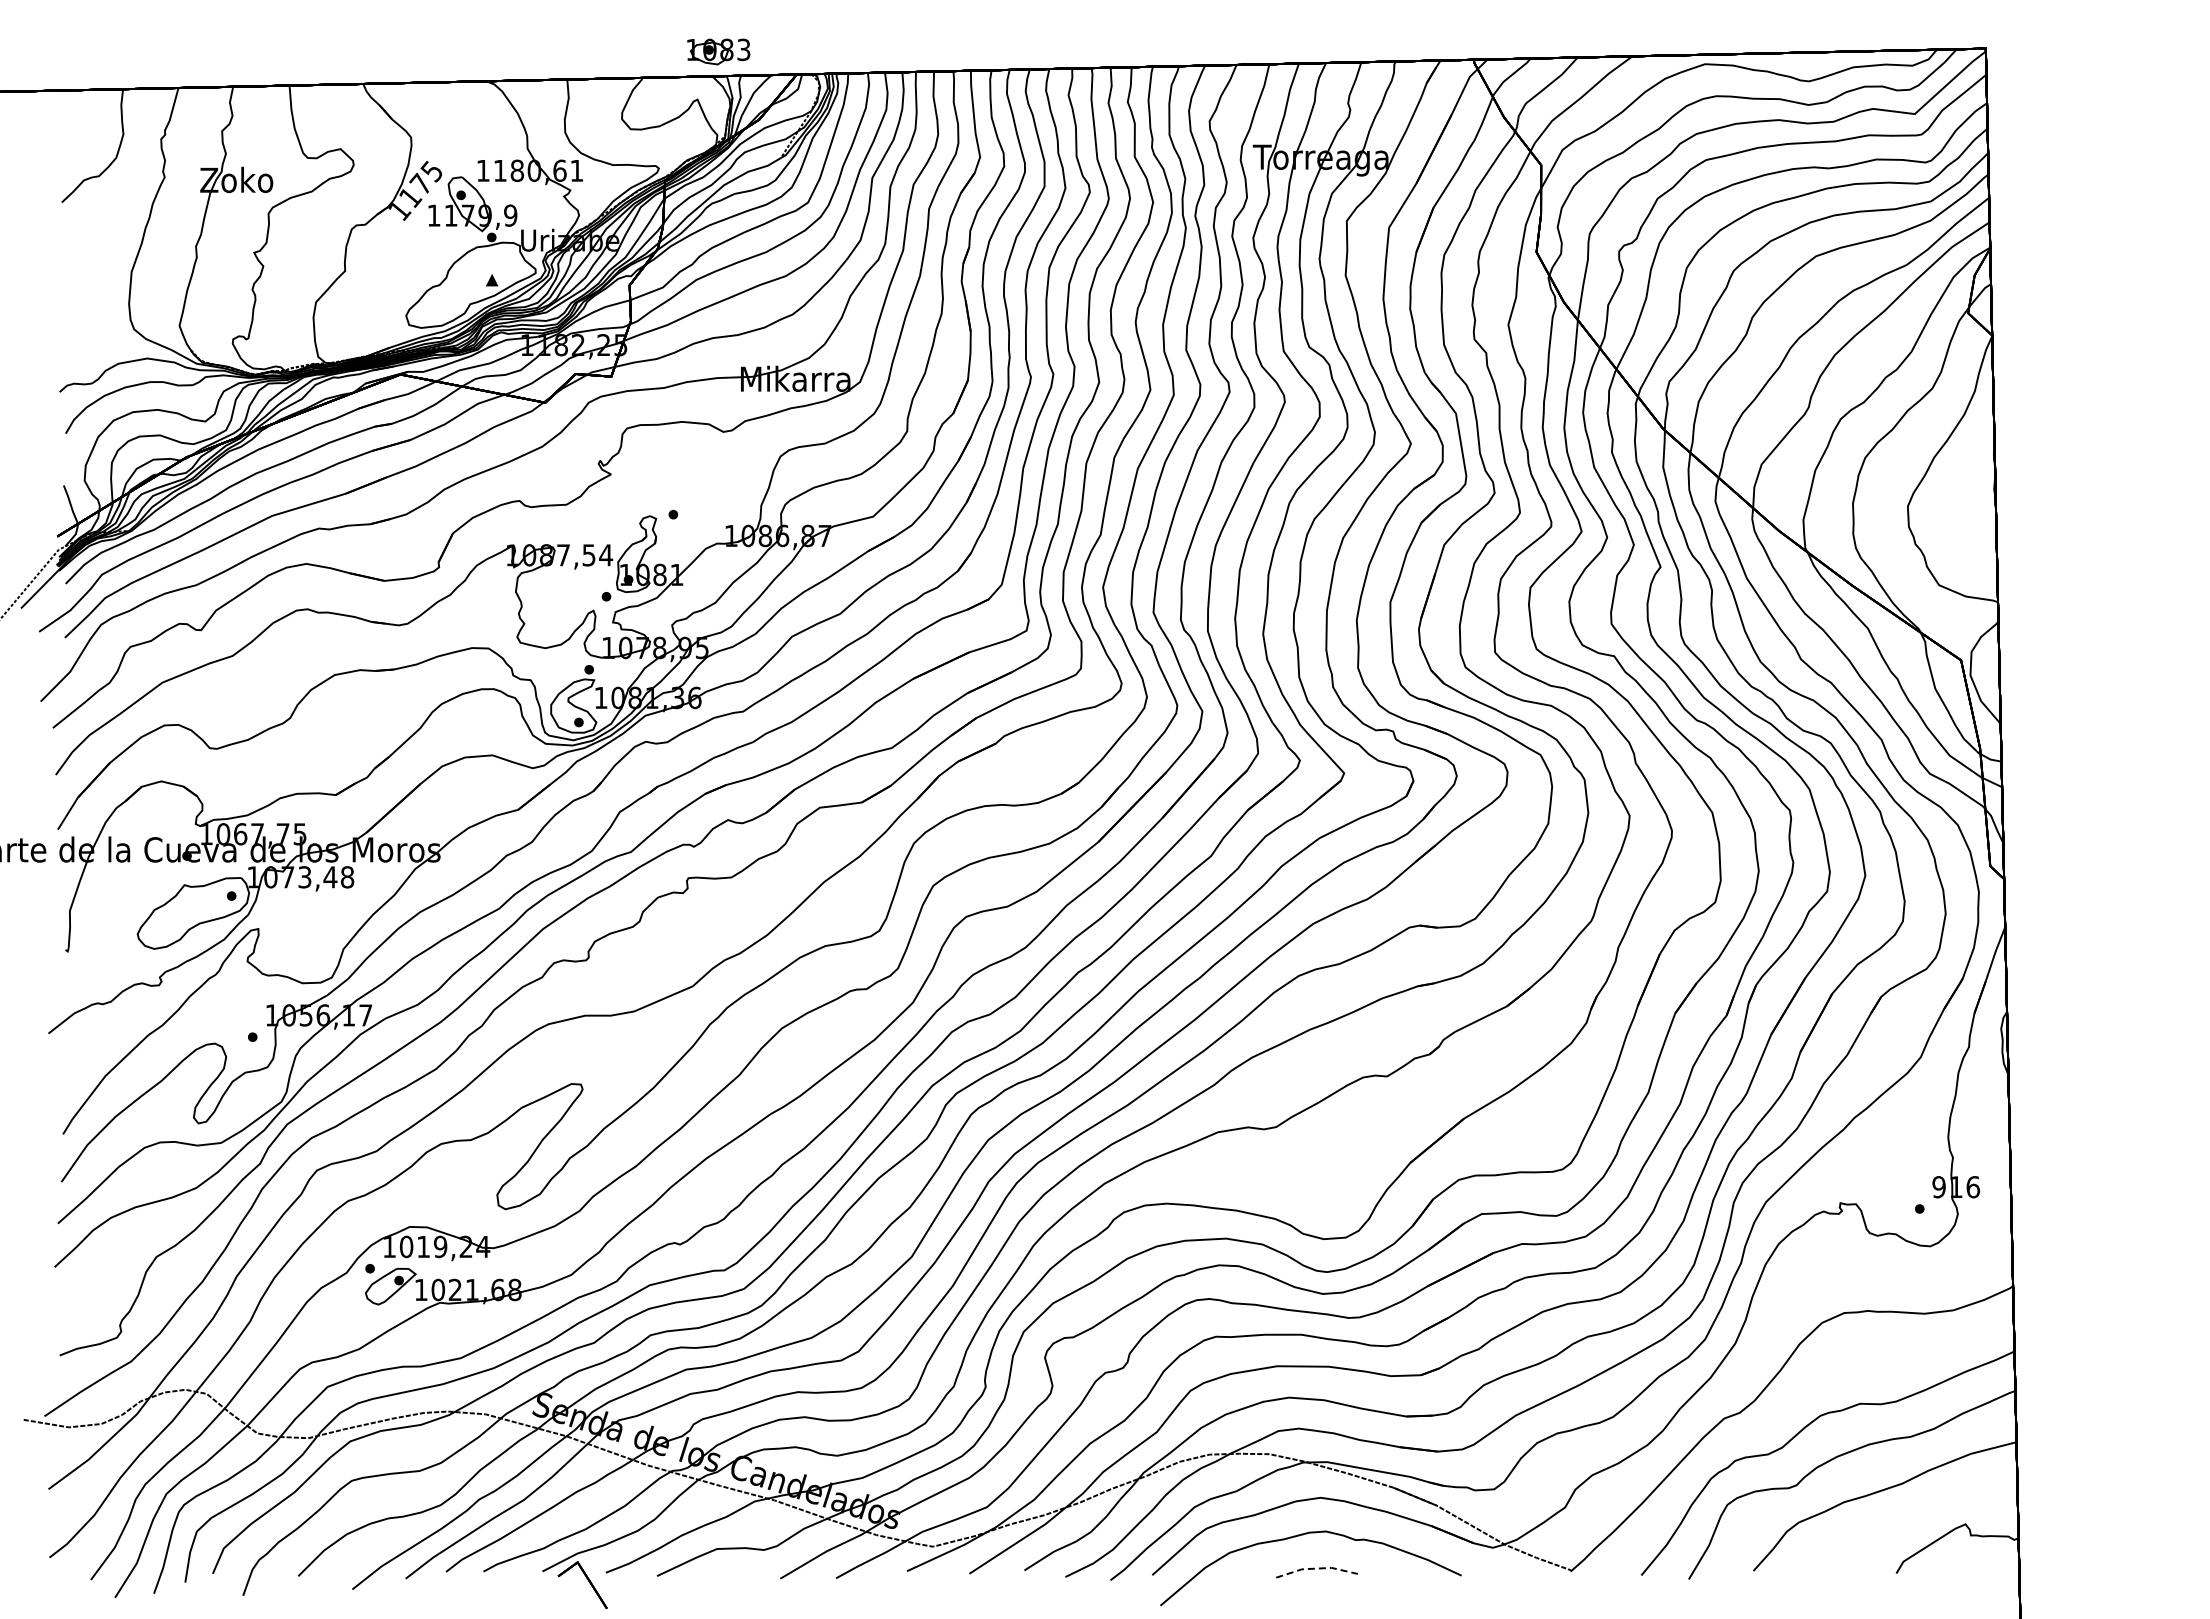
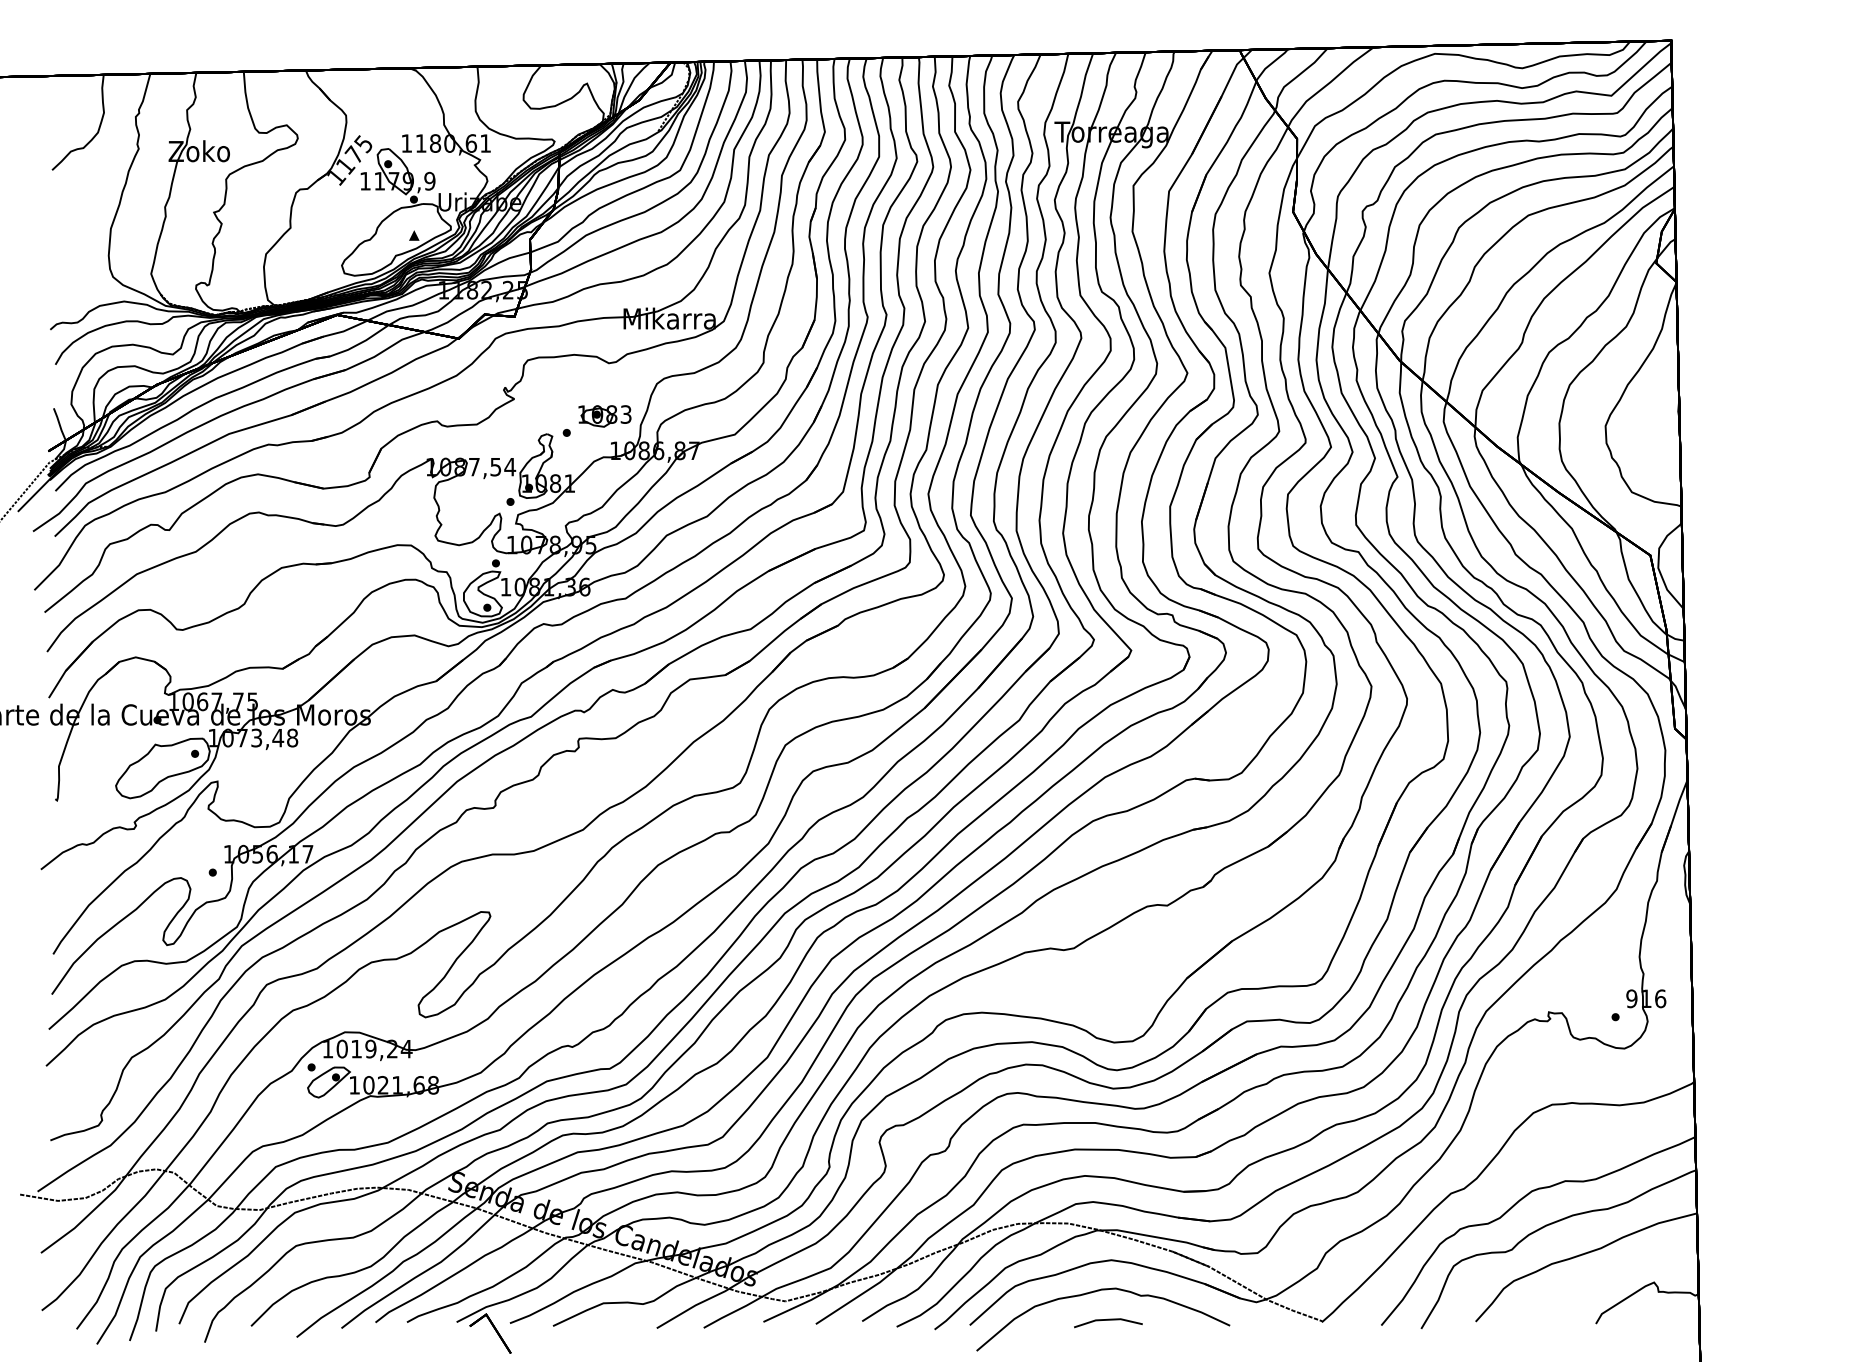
part: (718, 51) -> (604, 415), moved
line: (1316, 1568) -> (1107, 1319), dashed -> solid

